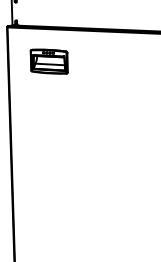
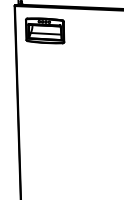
part: (49, 61) -> (45, 30), size x1.43

